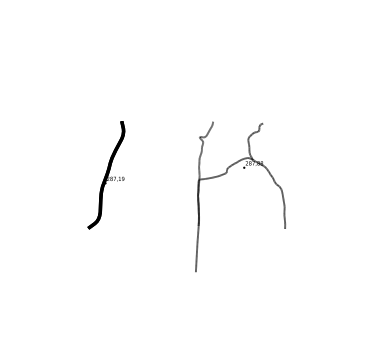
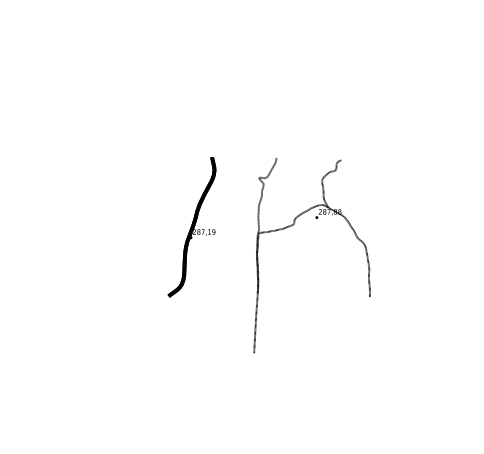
part: (105, 175) -> (191, 227), moved

